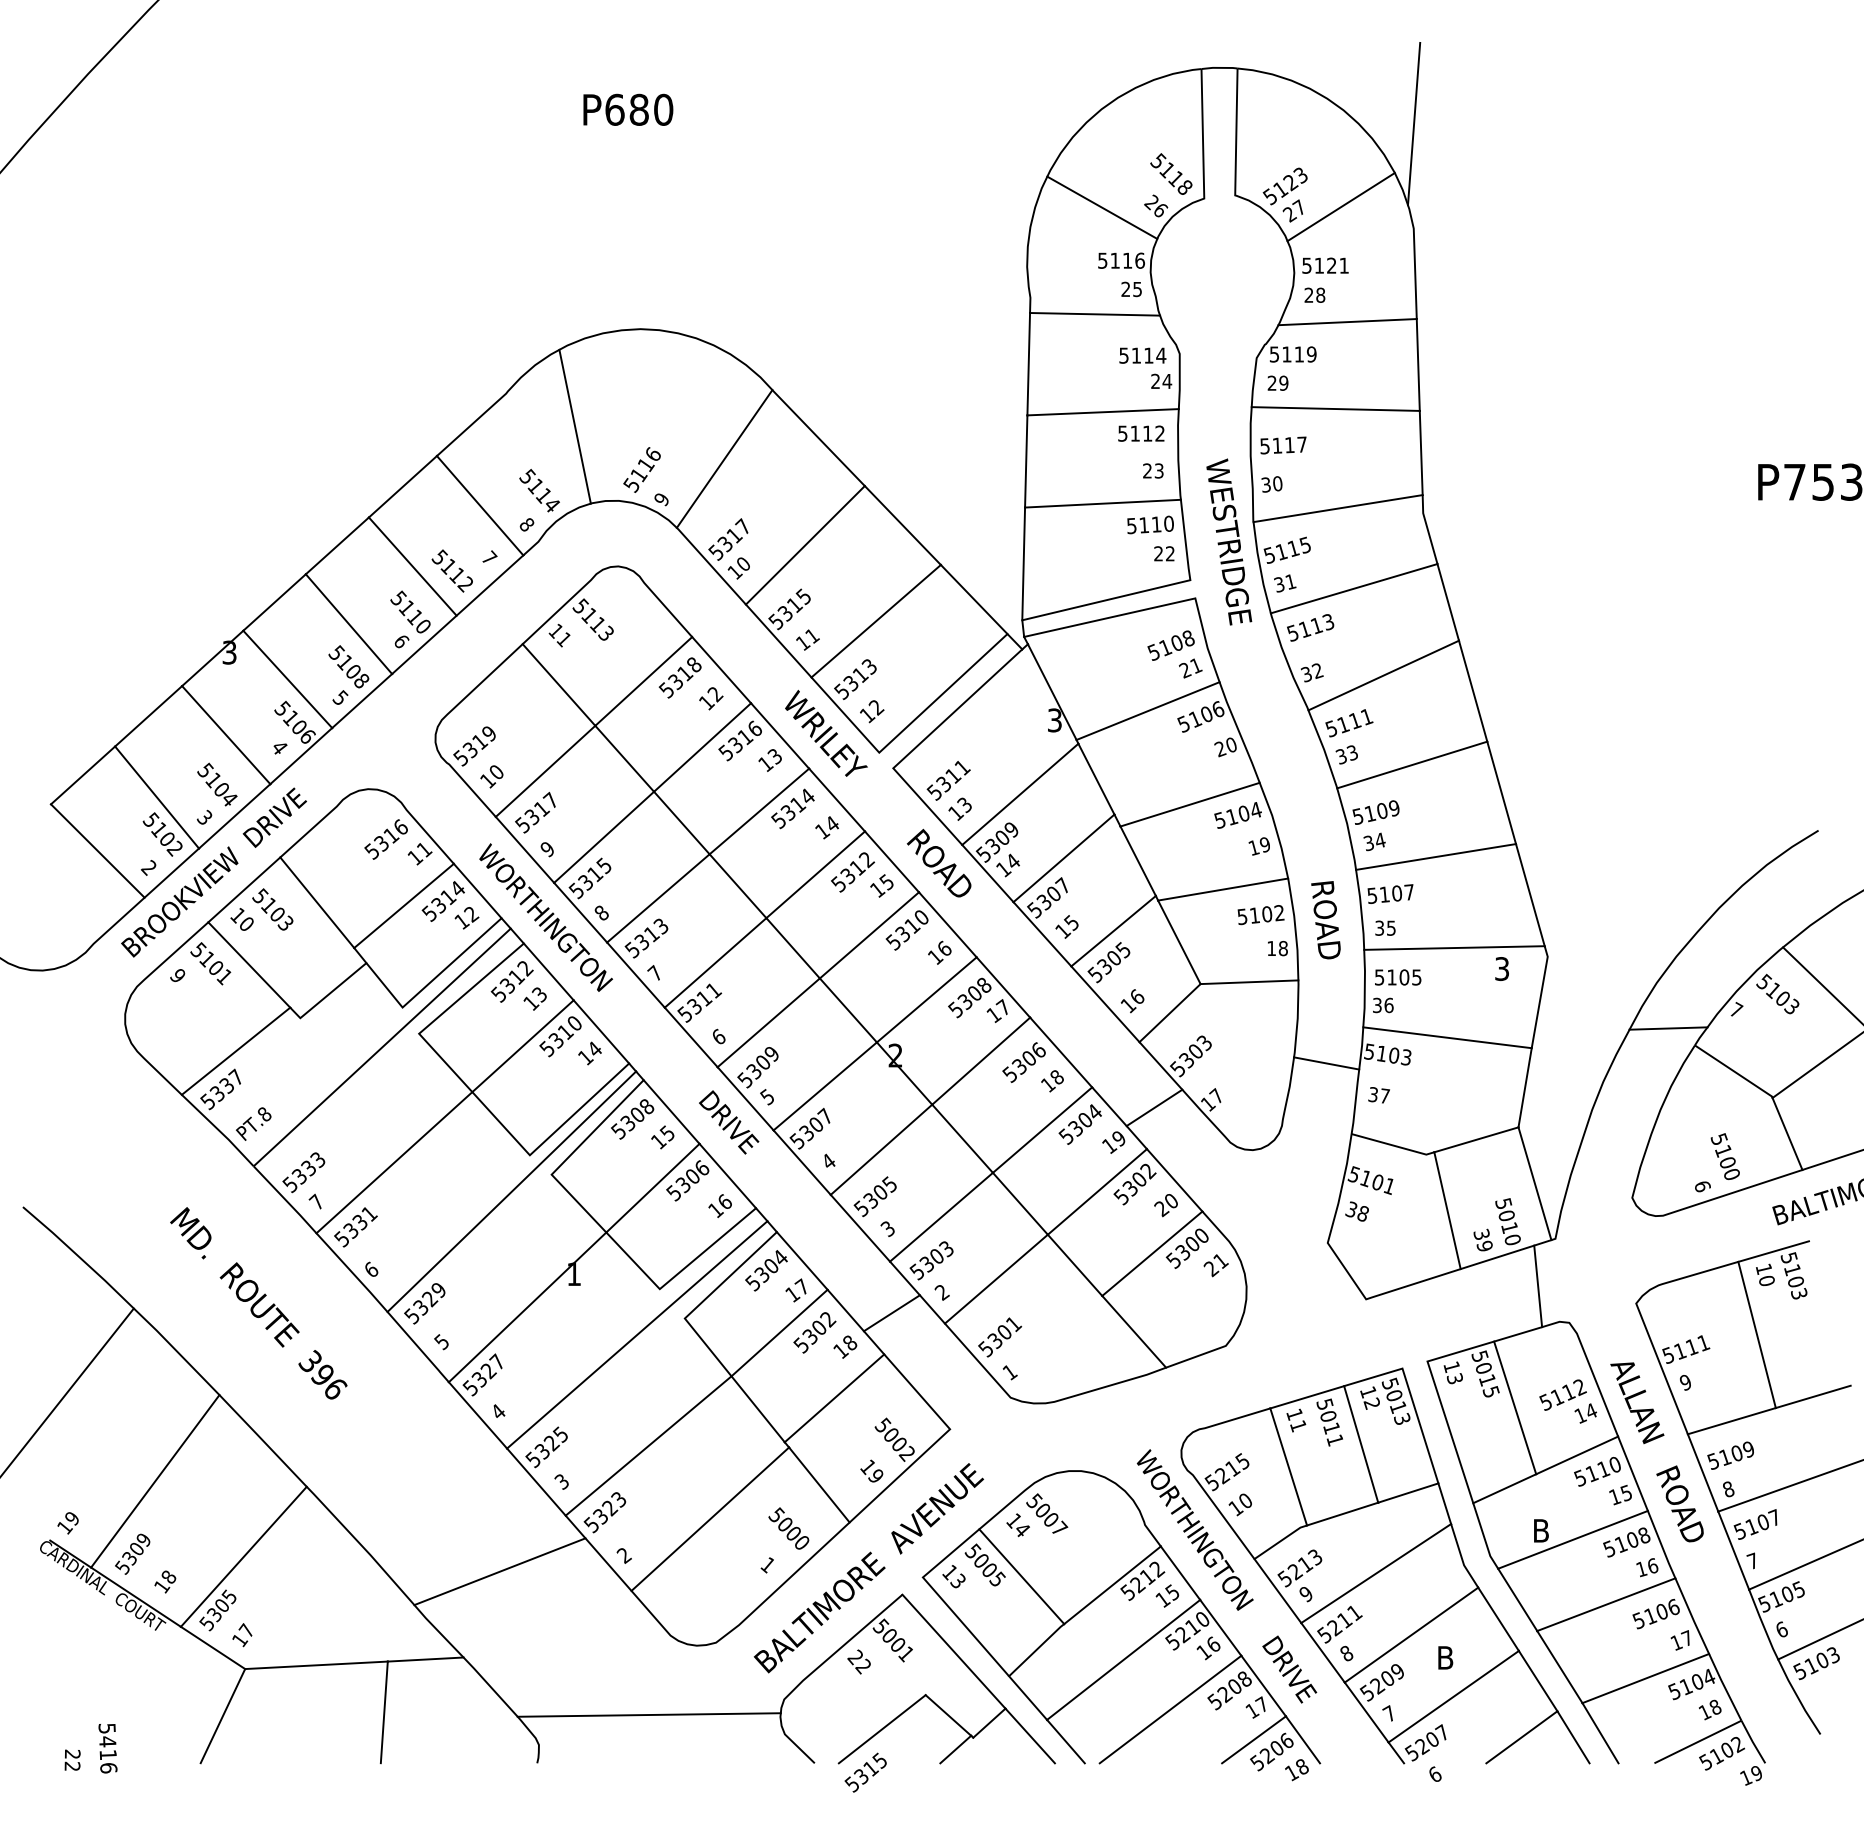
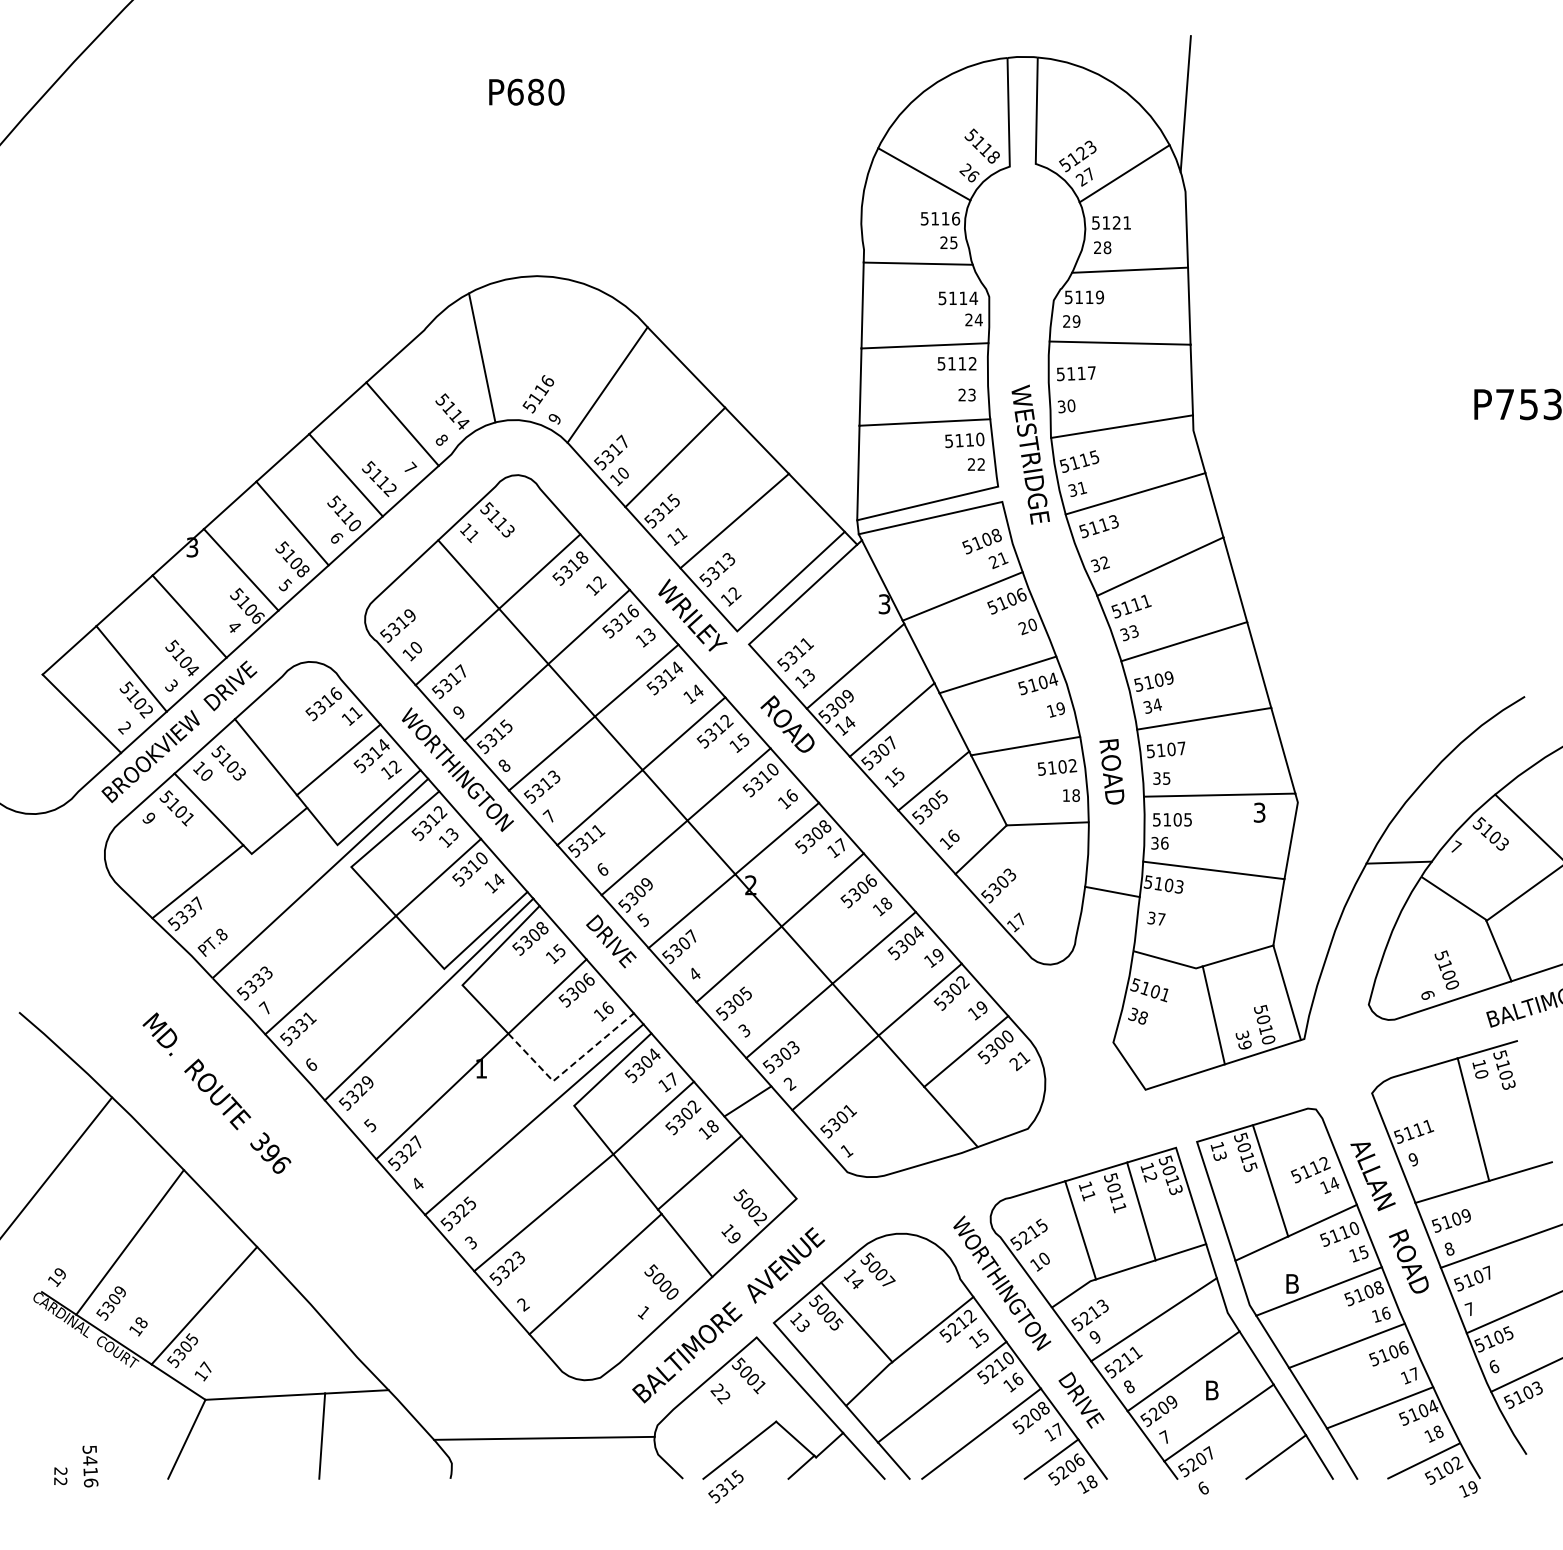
line: (1153, 1108) -> (967, 929), removed
text: (1165, 1206) -> (977, 1011), 20 -> 19
line: (678, 1273) -> (568, 1068), solid -> dashed
line: (1537, 1285) -> (1289, 1078), removed
line: (499, 1572) -> (418, 1318), removed

